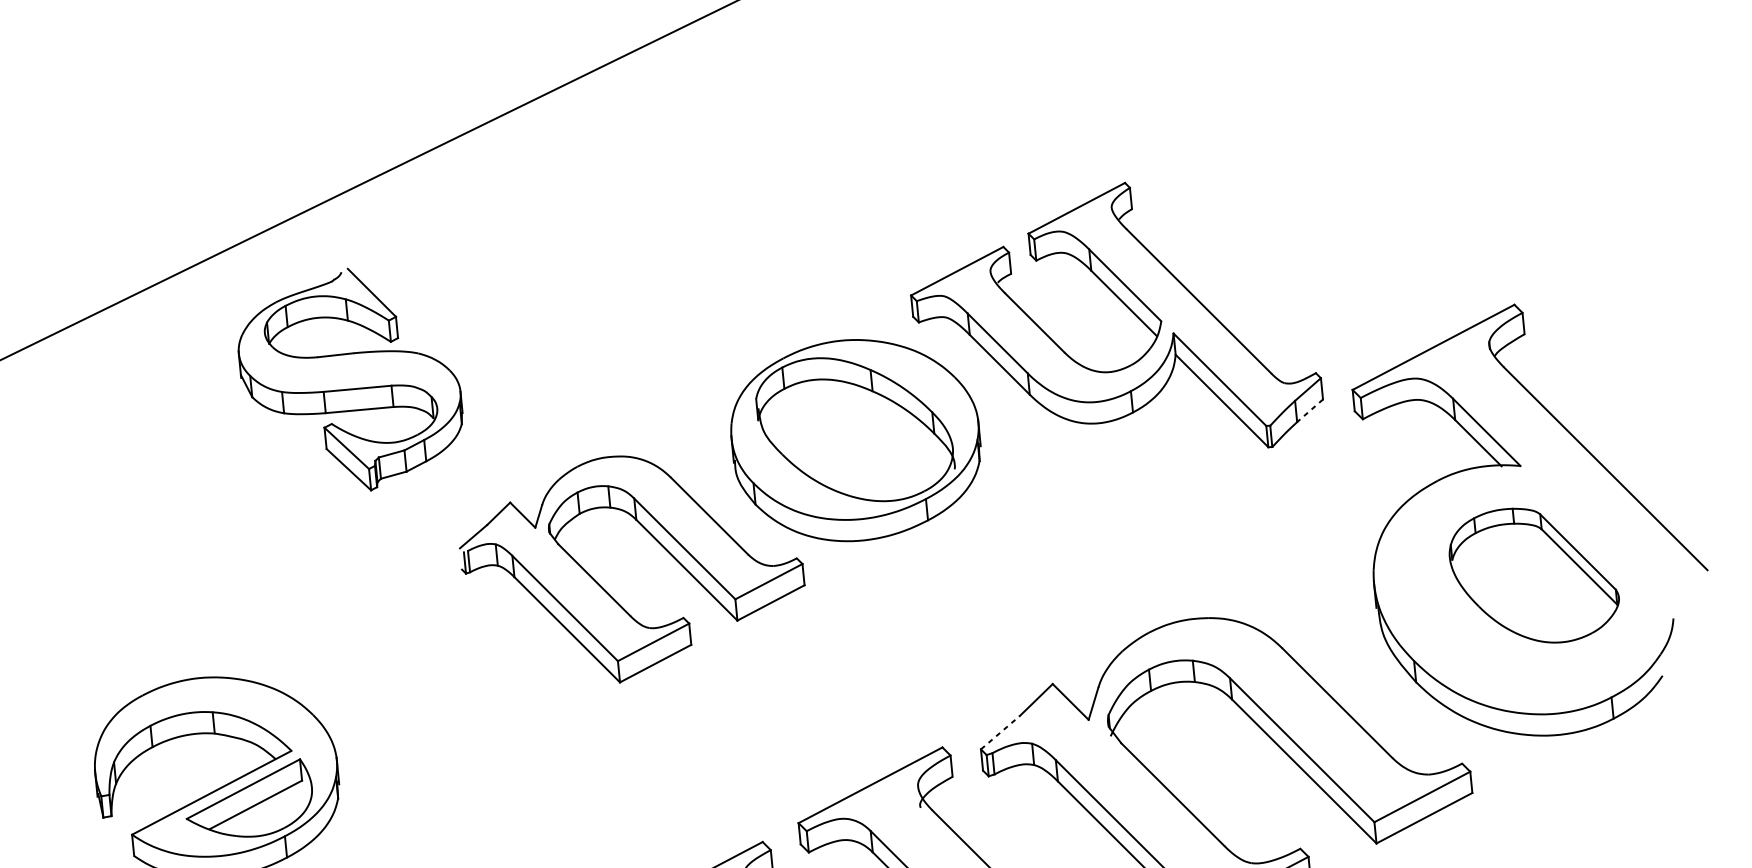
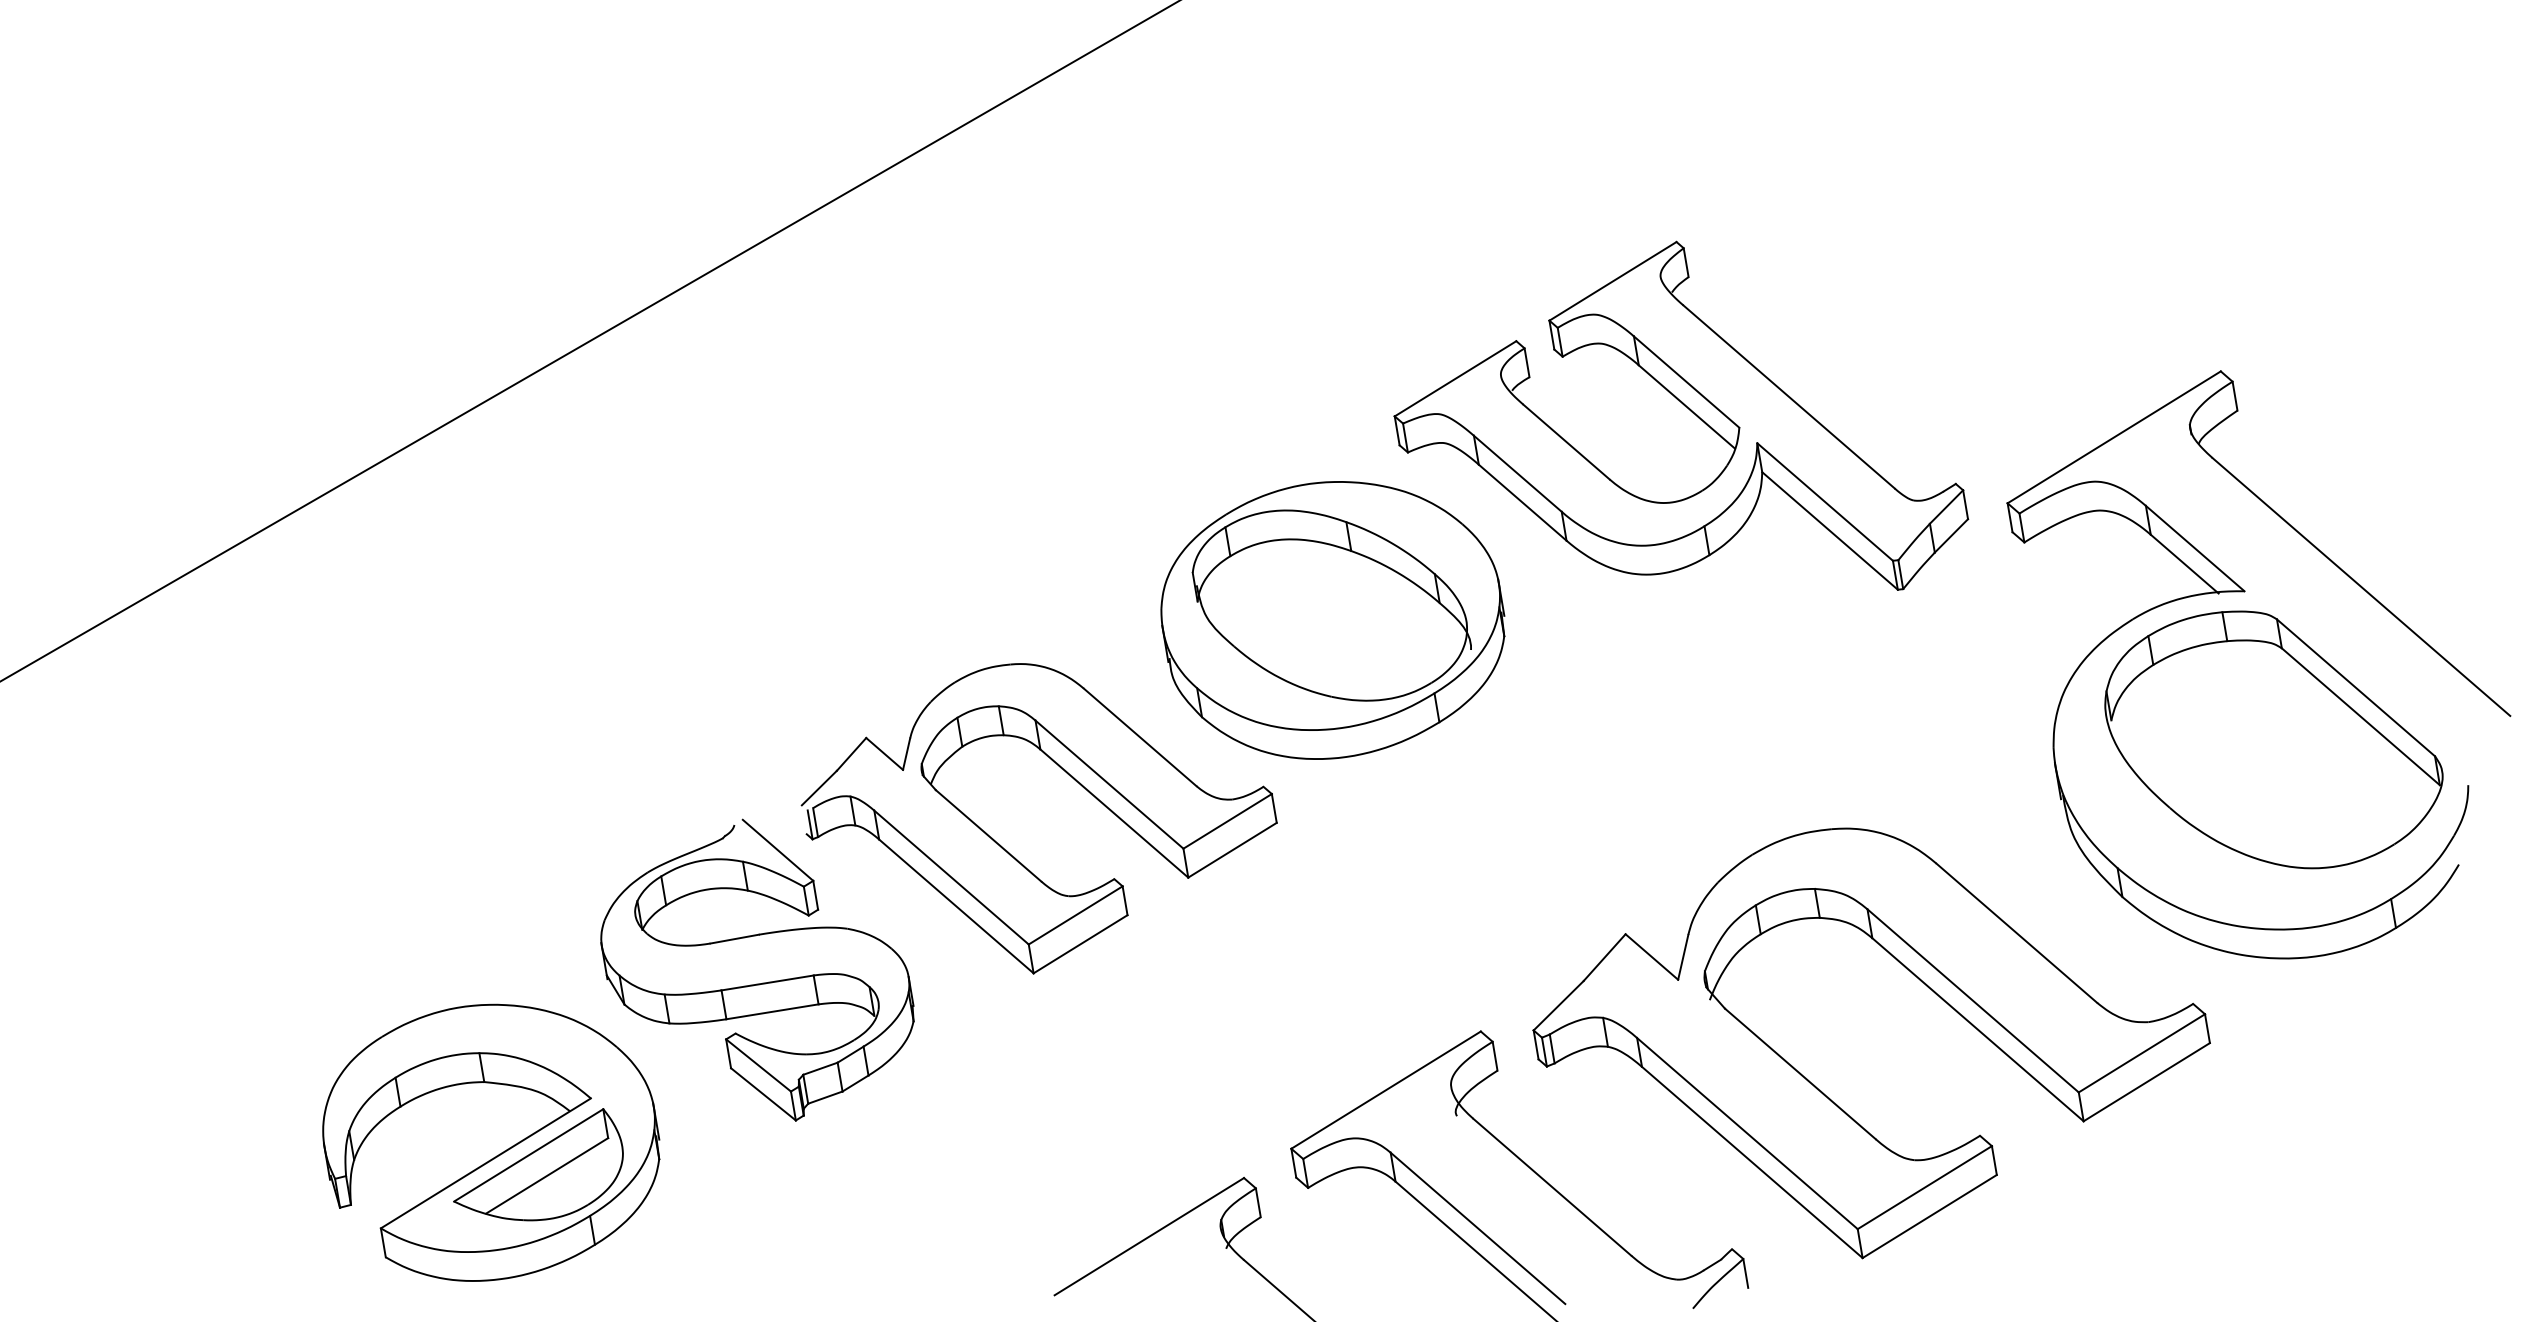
part: (353, 388) -> (762, 982), moved
line: (1310, 410) -> (1951, 535), dashed -> solid
part: (1534, 575) -> (2273, 739), size x1.43
line: (1001, 732) -> (1559, 1005), dashed -> solid

